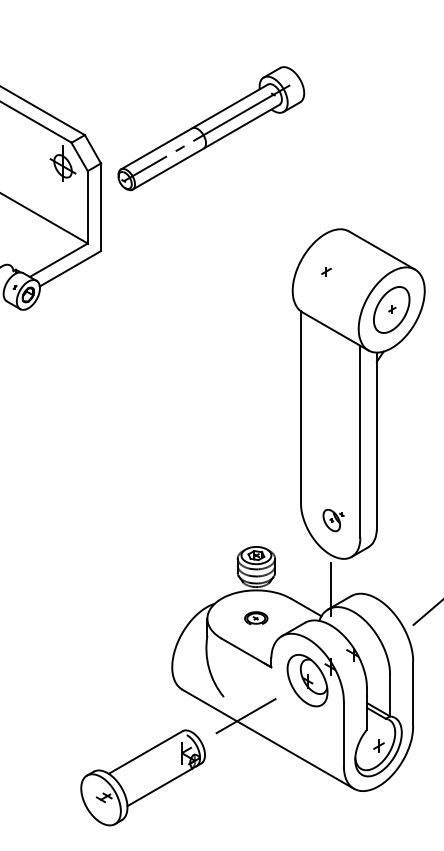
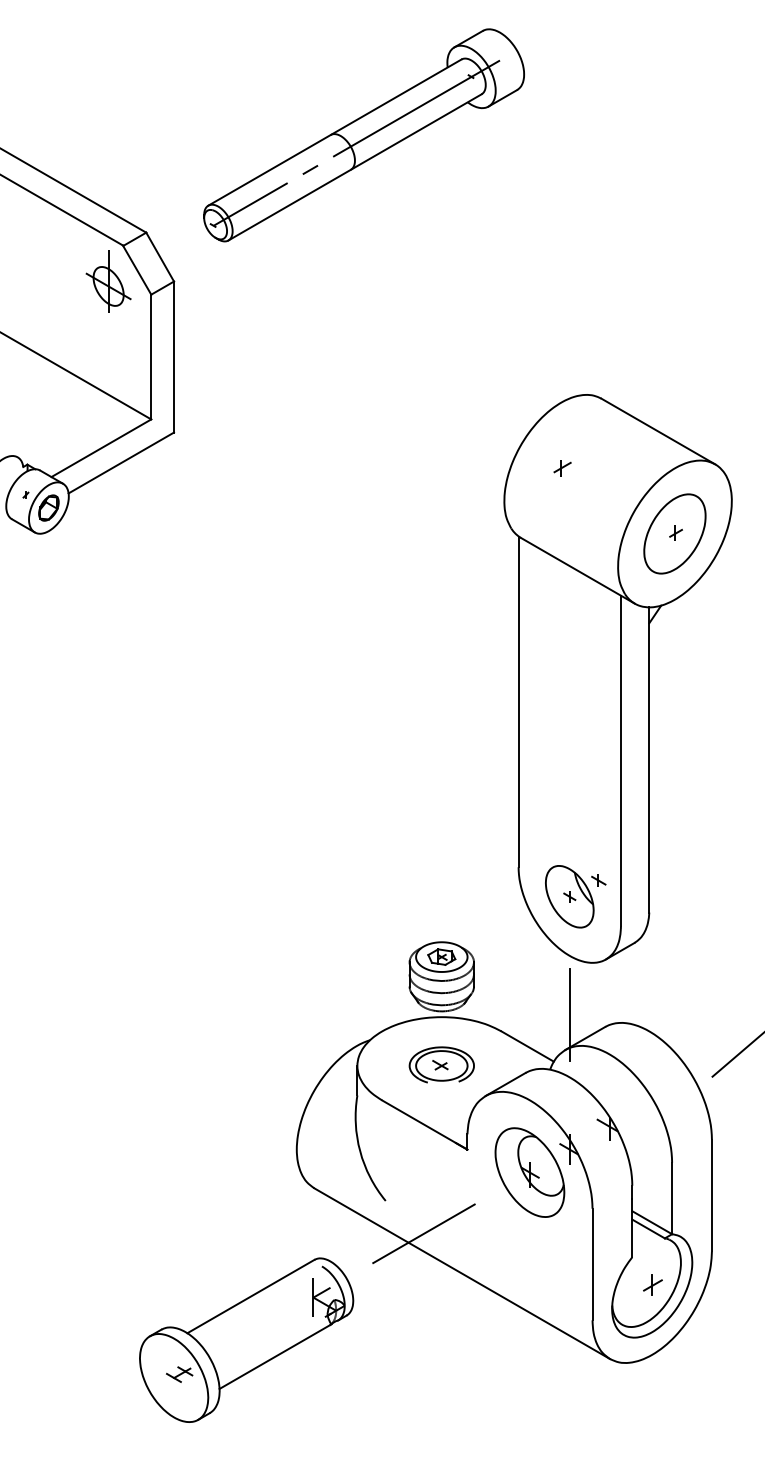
part: (211, 128) -> (364, 135), moved
part: (333, 520) -> (574, 896), size x1.67
part: (255, 618) -> (440, 1065), size x1.67

